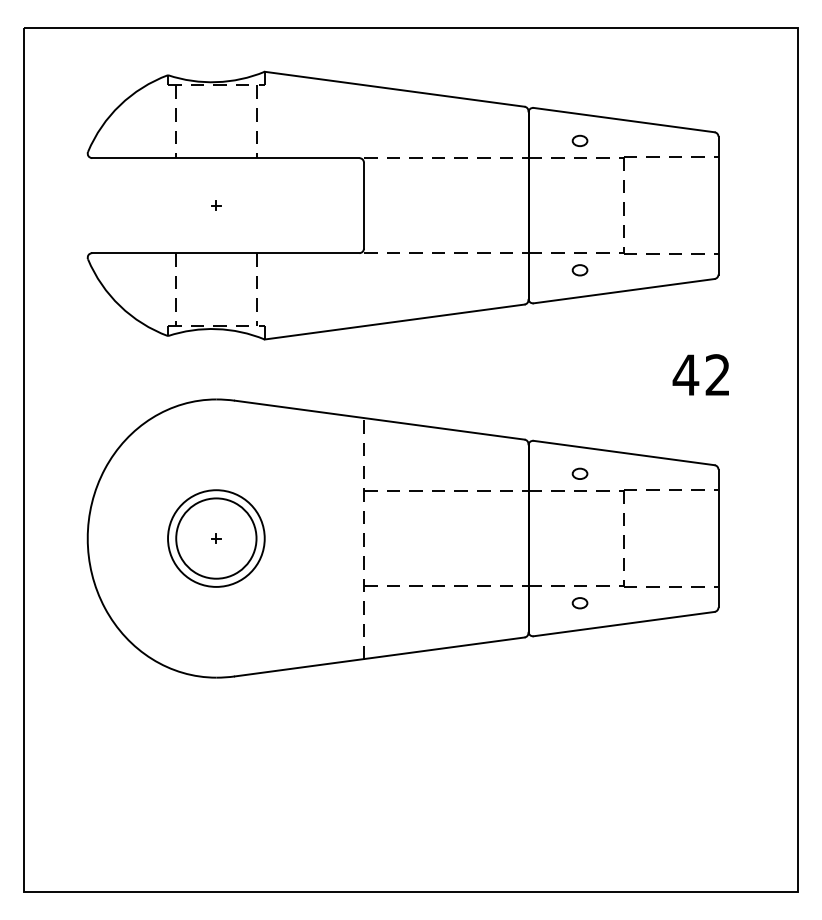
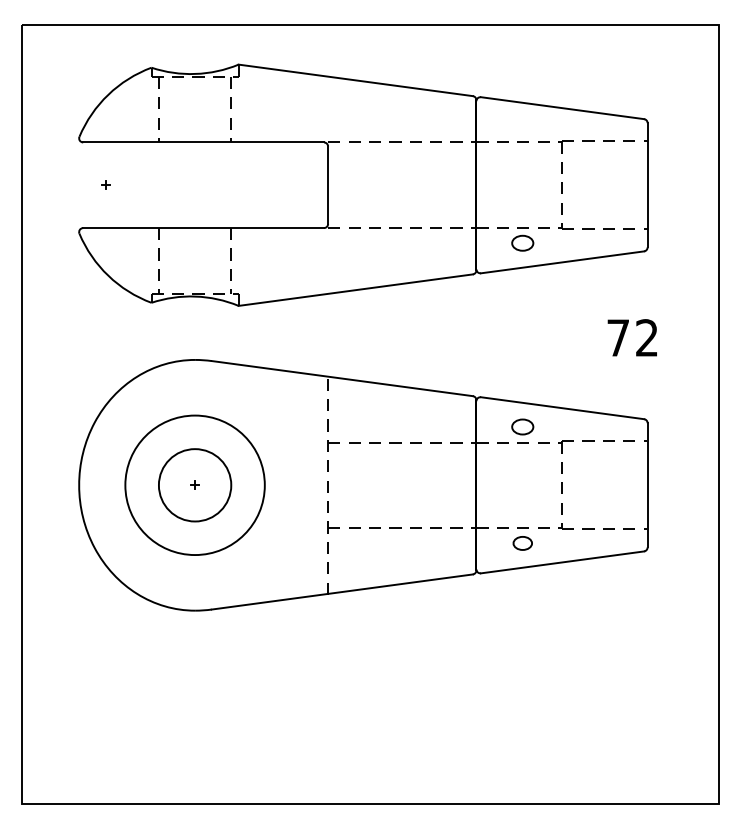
part: (579, 140) -> (522, 126), removed
part: (215, 204) -> (105, 184), moved
part: (579, 270) -> (522, 243), size x1.6
text: (686, 374) -> (618, 337), 42 -> 72
part: (579, 473) -> (522, 426), size x1.6
circle: (215, 537) -> (194, 484), size x1.6
part: (579, 603) -> (522, 543), size x1.4

